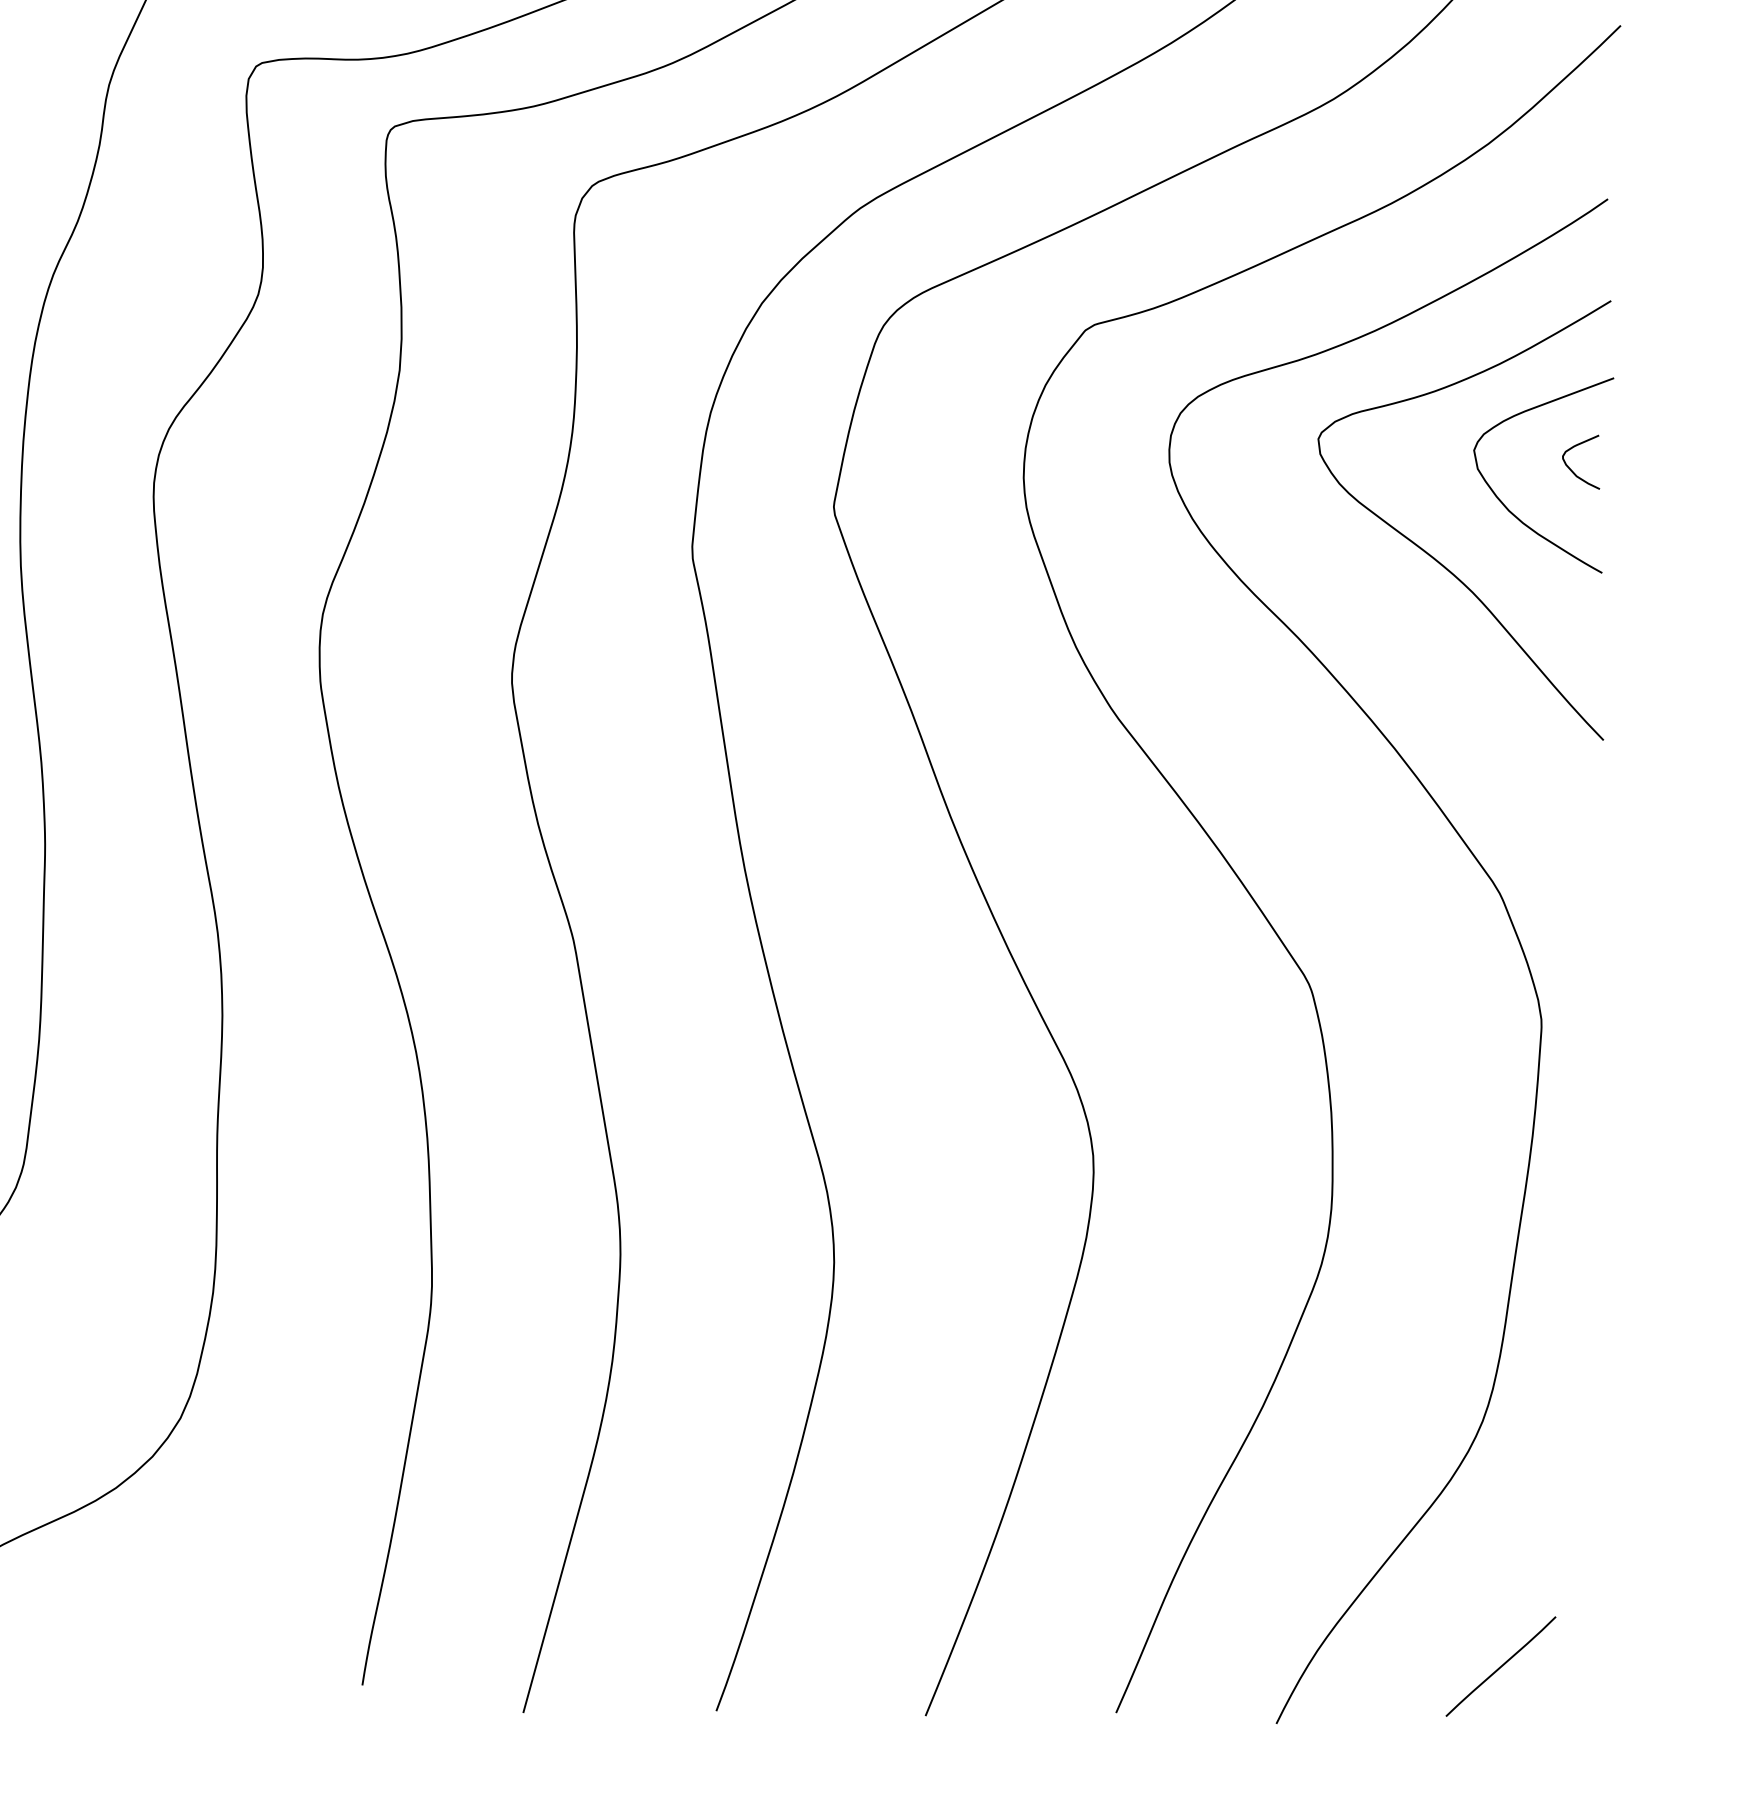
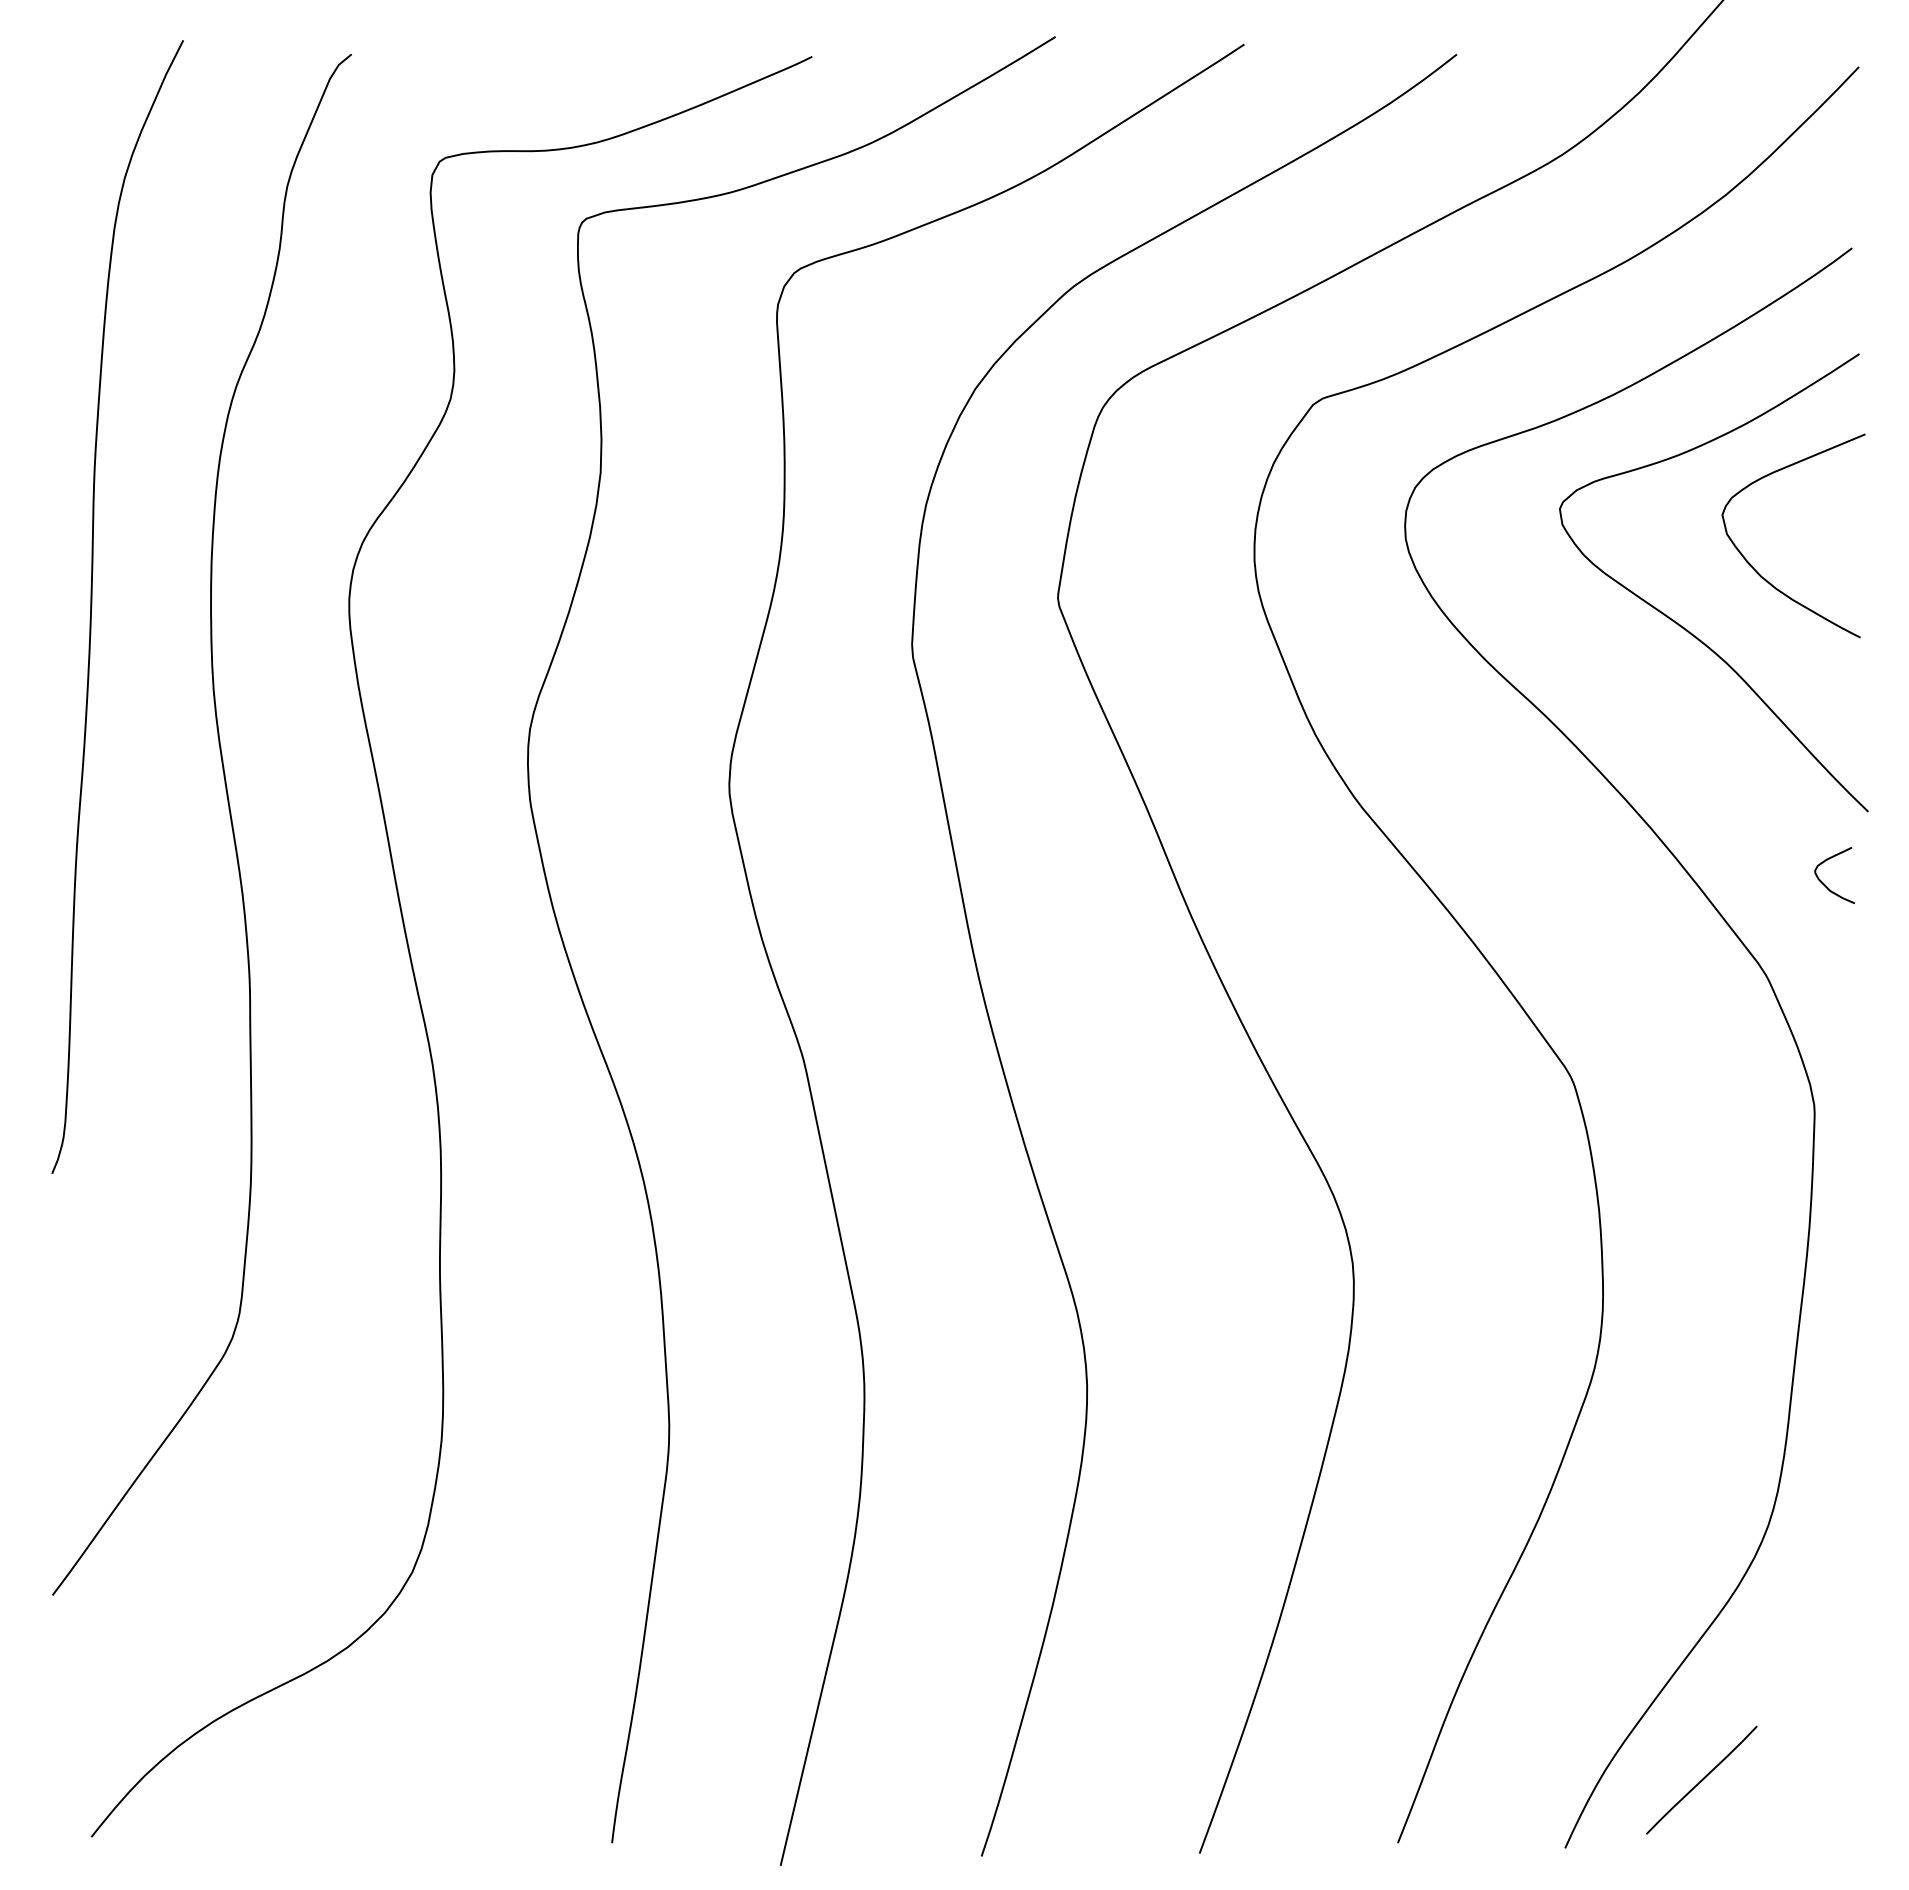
curve: (1572, 469) -> (1825, 884), moved
line: (1500, 1665) -> (1701, 1779), moved

